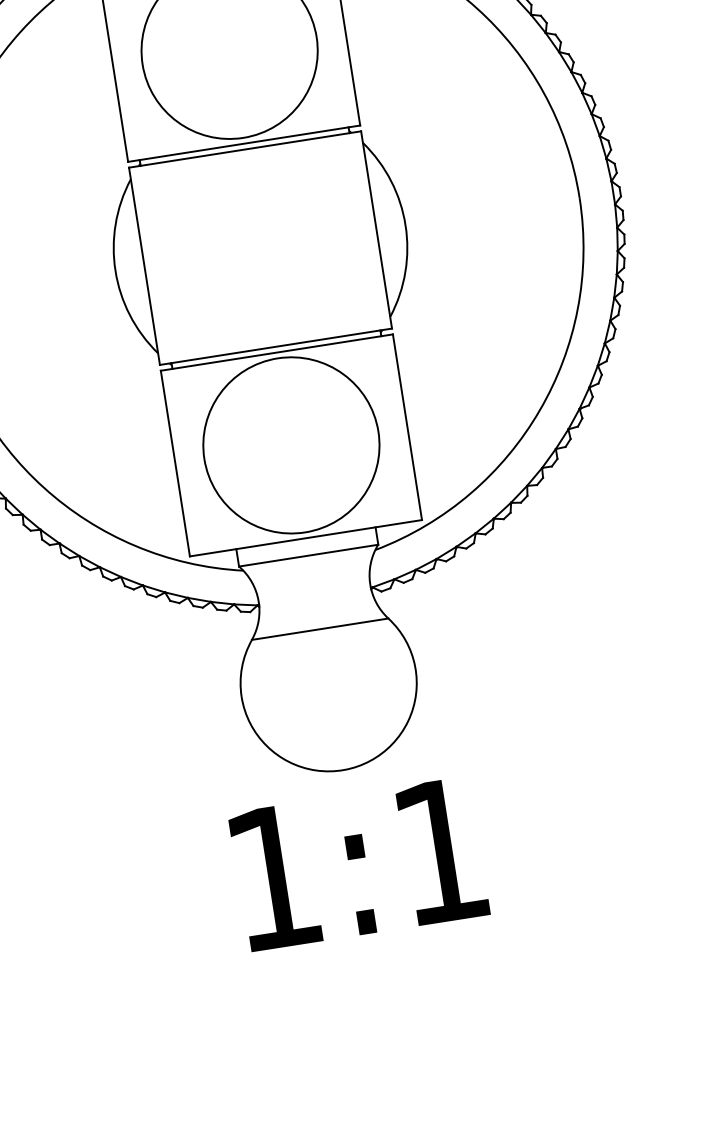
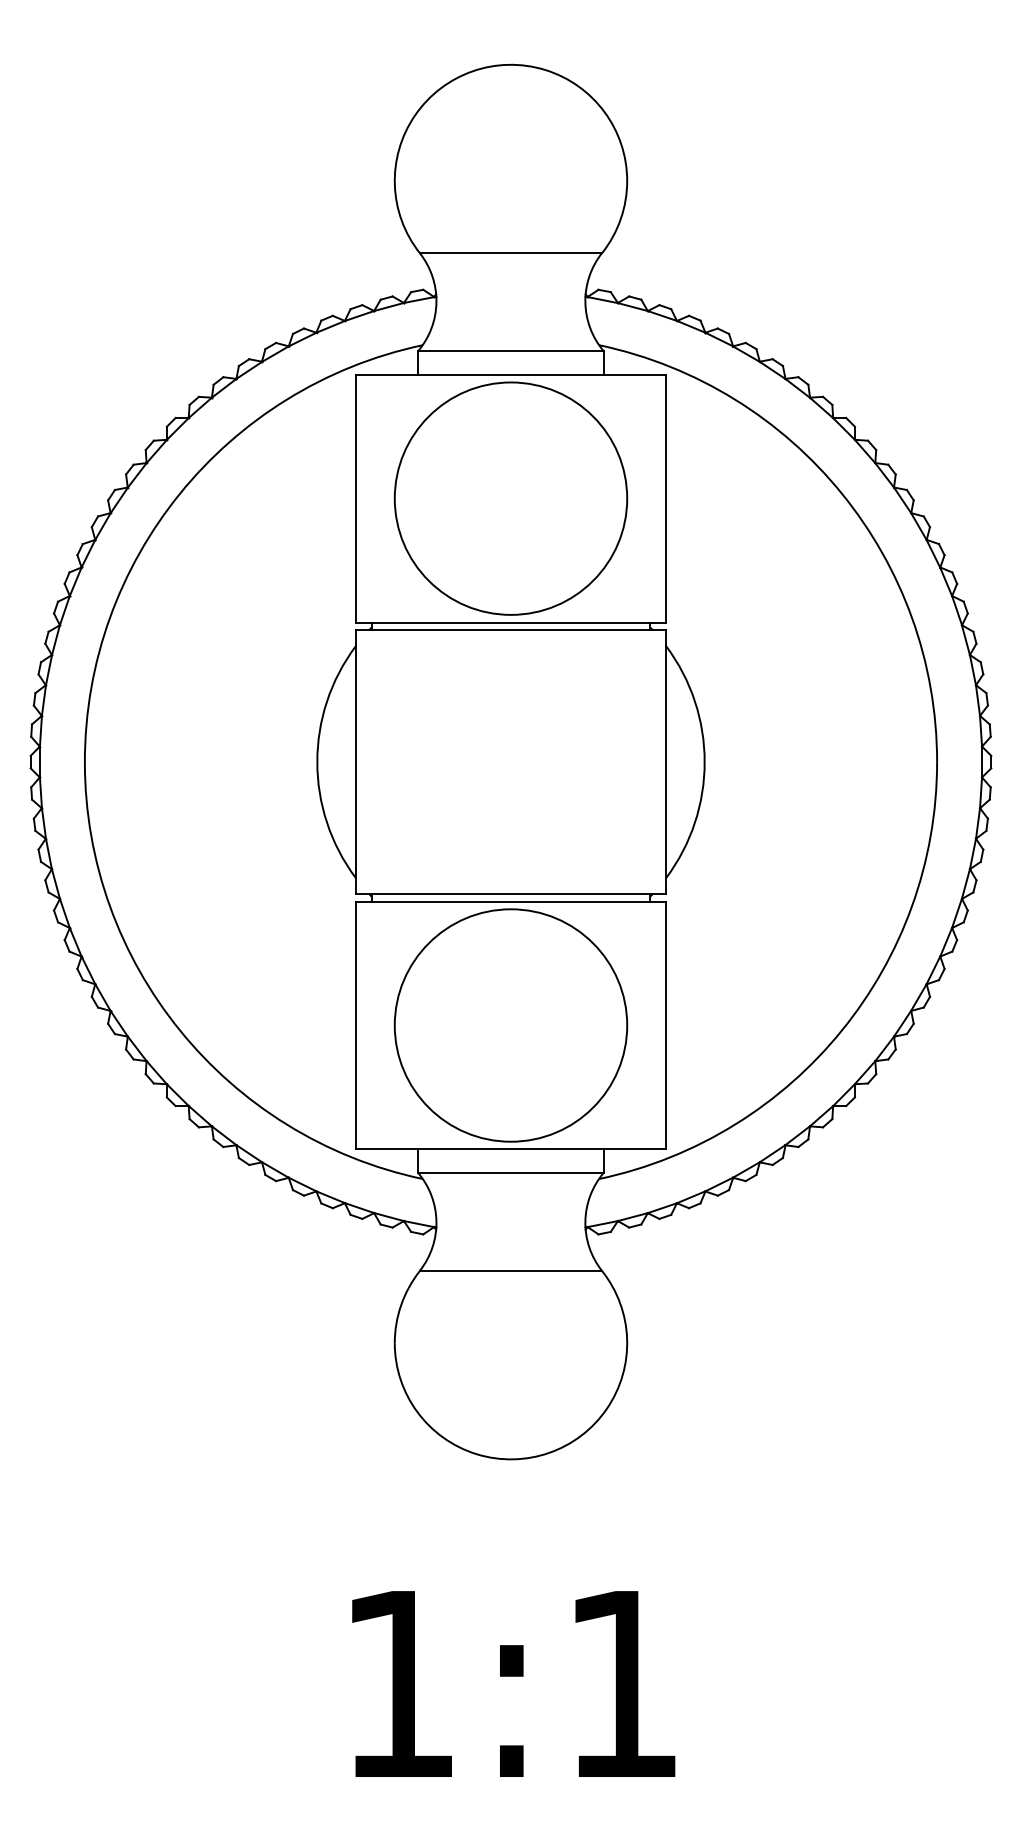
text: (358, 863) -> (513, 1683), moved

